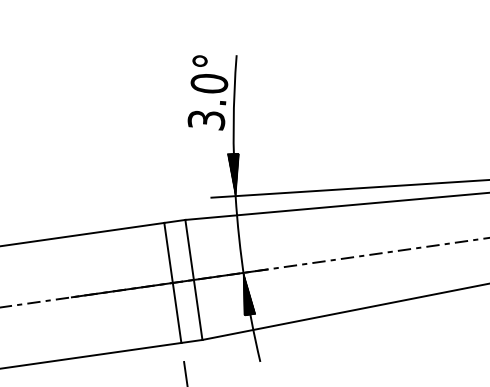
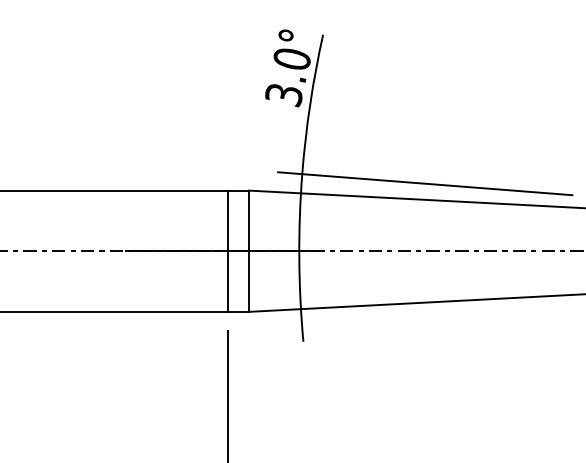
hatch: (235, 174) -> (305, 152), removed
hatch: (246, 293) -> (299, 272), removed

